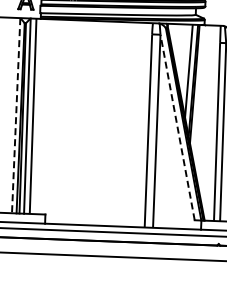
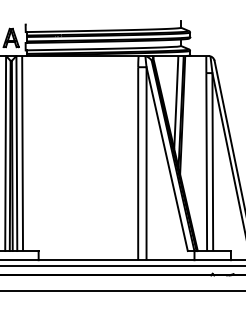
line: (16, 115) -> (5, 153), dashed -> solid
line: (177, 126) -> (167, 158), dashed -> solid

